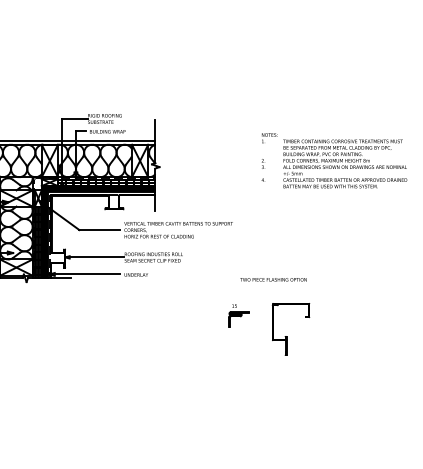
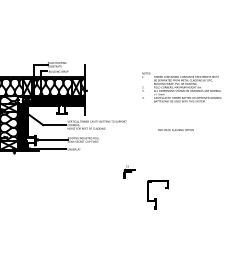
text: (273, 278) -> (175, 129), moved
part: (289, 328) -> (157, 194), moved

